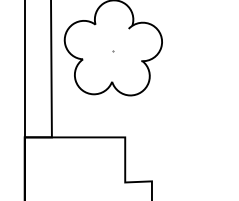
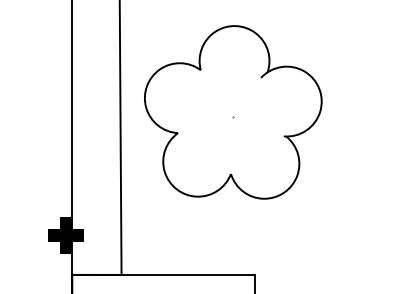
fill: (21, 115) -> (66, 235), added

